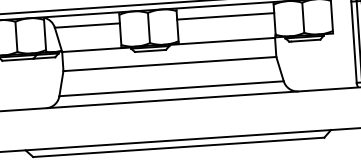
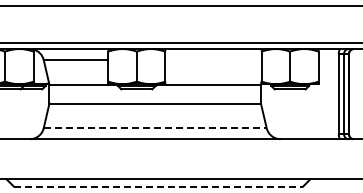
line: (225, 16) -> (213, 60), removed
line: (171, 89) -> (155, 128), solid -> dashed
line: (178, 147) -> (158, 186), solid -> dashed

